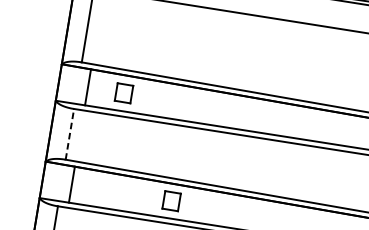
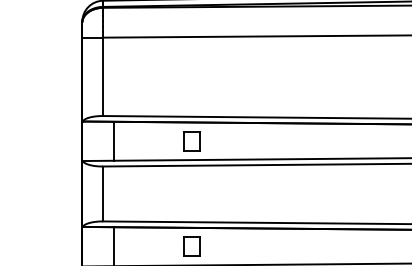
part: (123, 93) -> (191, 141), moved
line: (70, 133) -> (103, 193), dashed -> solid
part: (171, 200) -> (191, 246), moved

